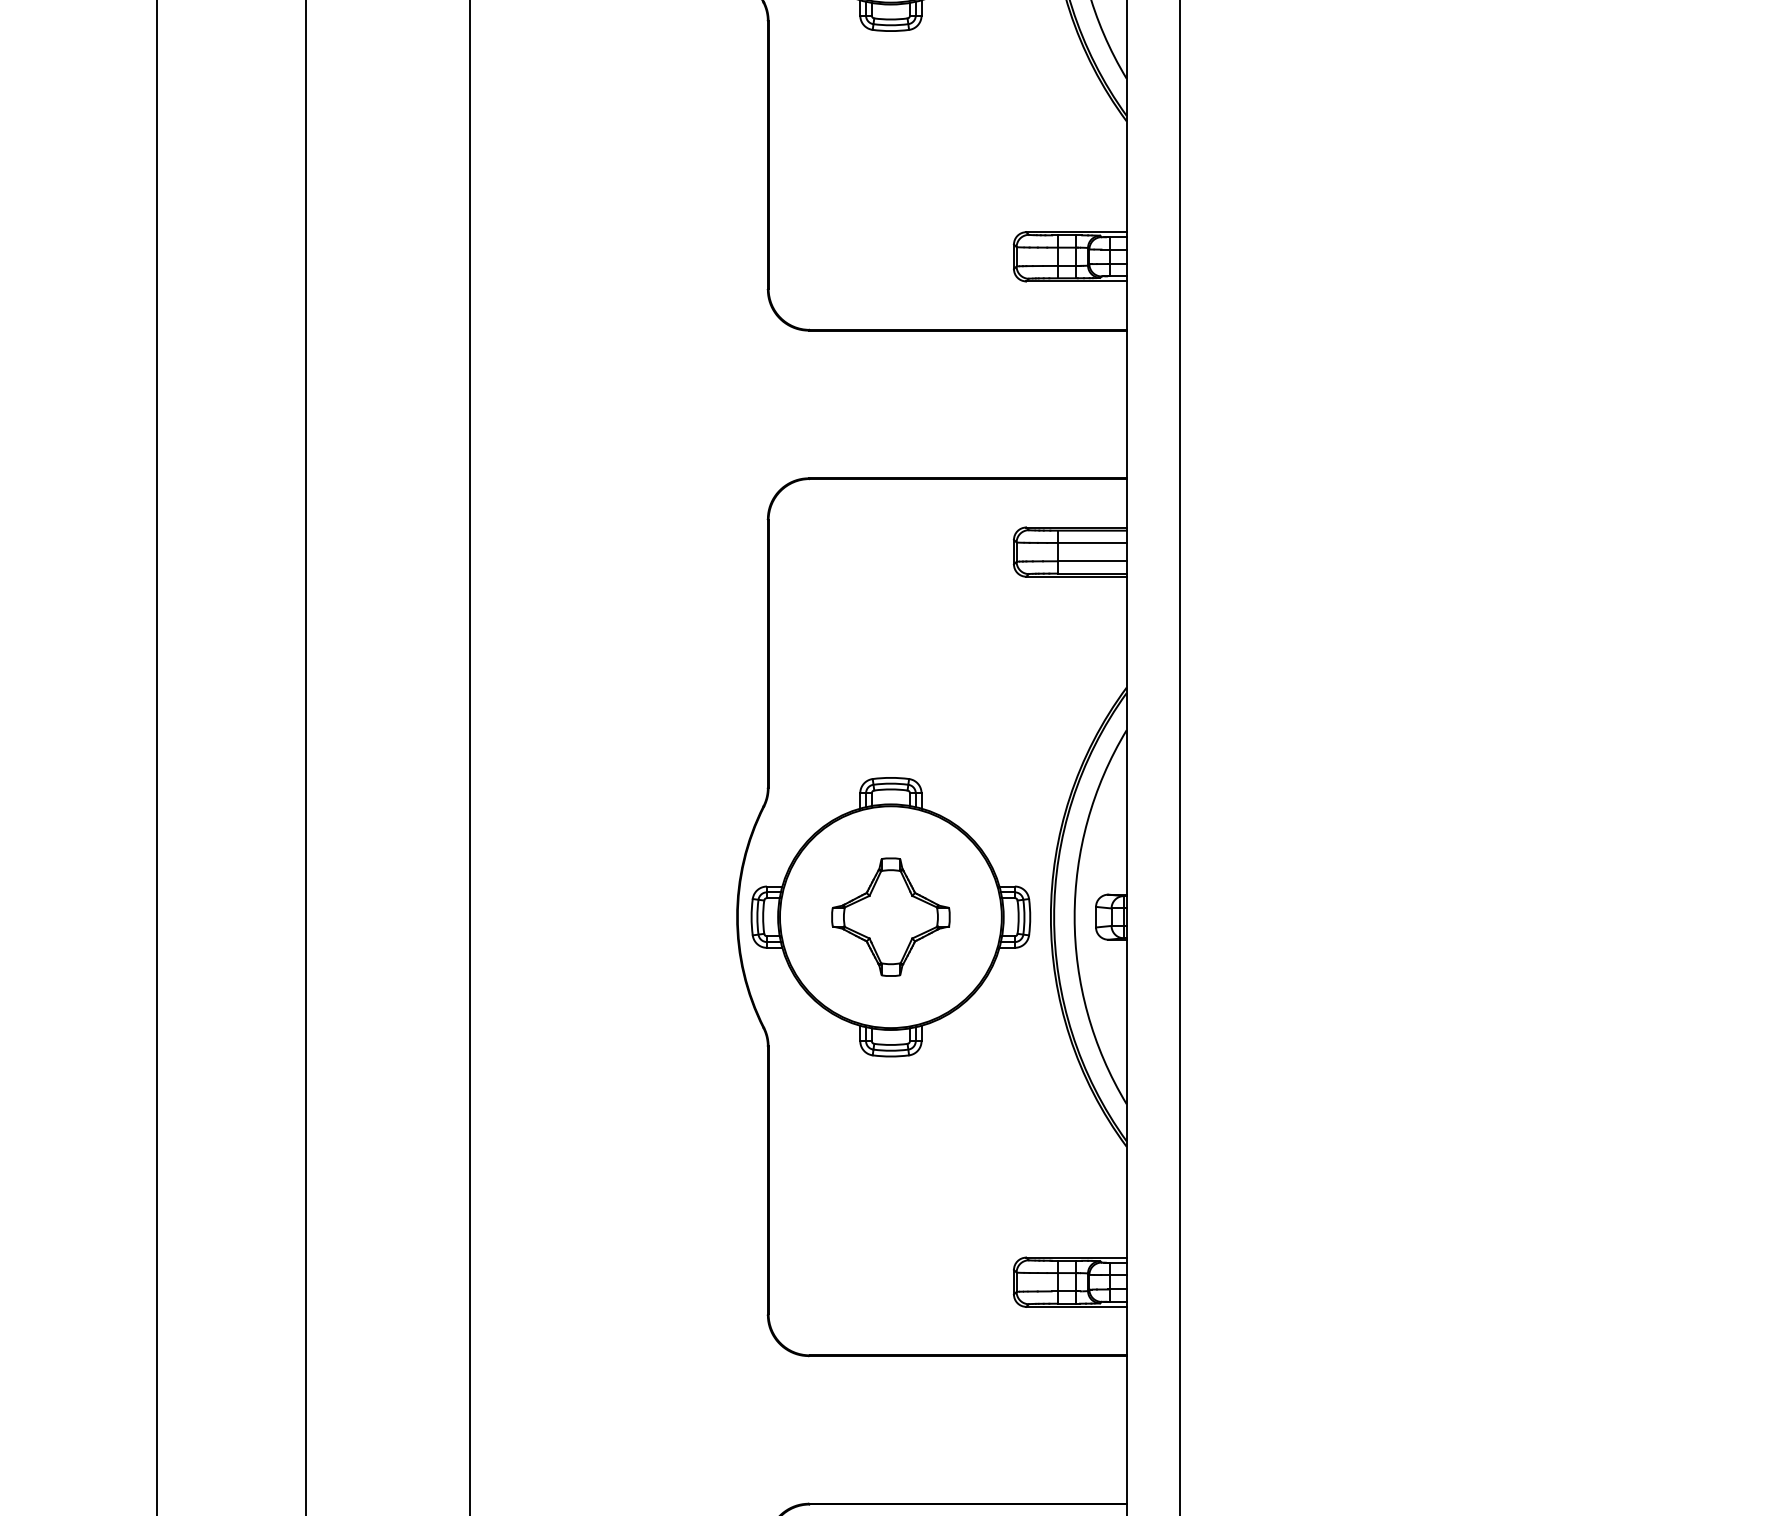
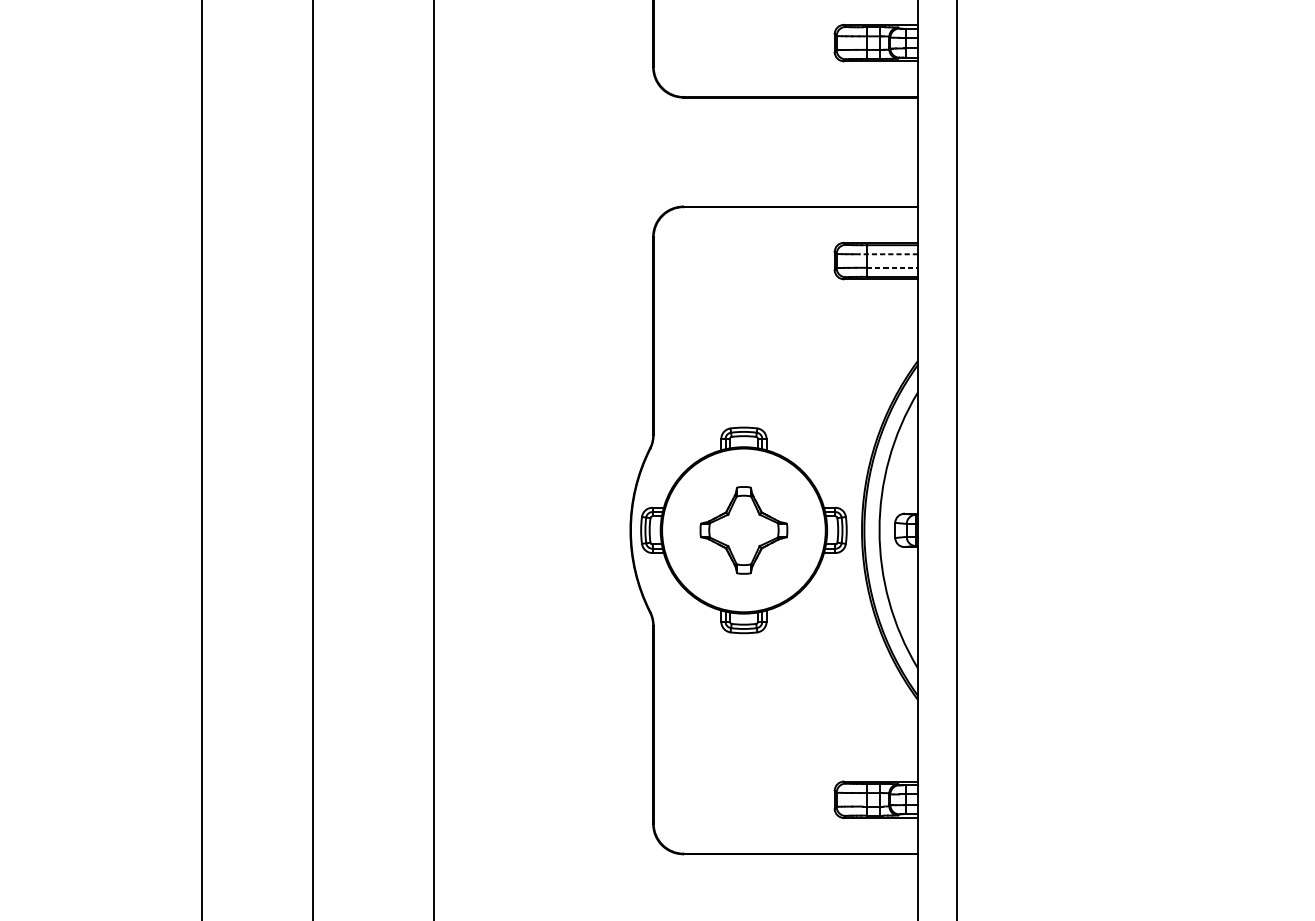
line: (1087, 542) -> (889, 253), solid -> dashed
line: (1092, 561) -> (892, 267), solid -> dashed

